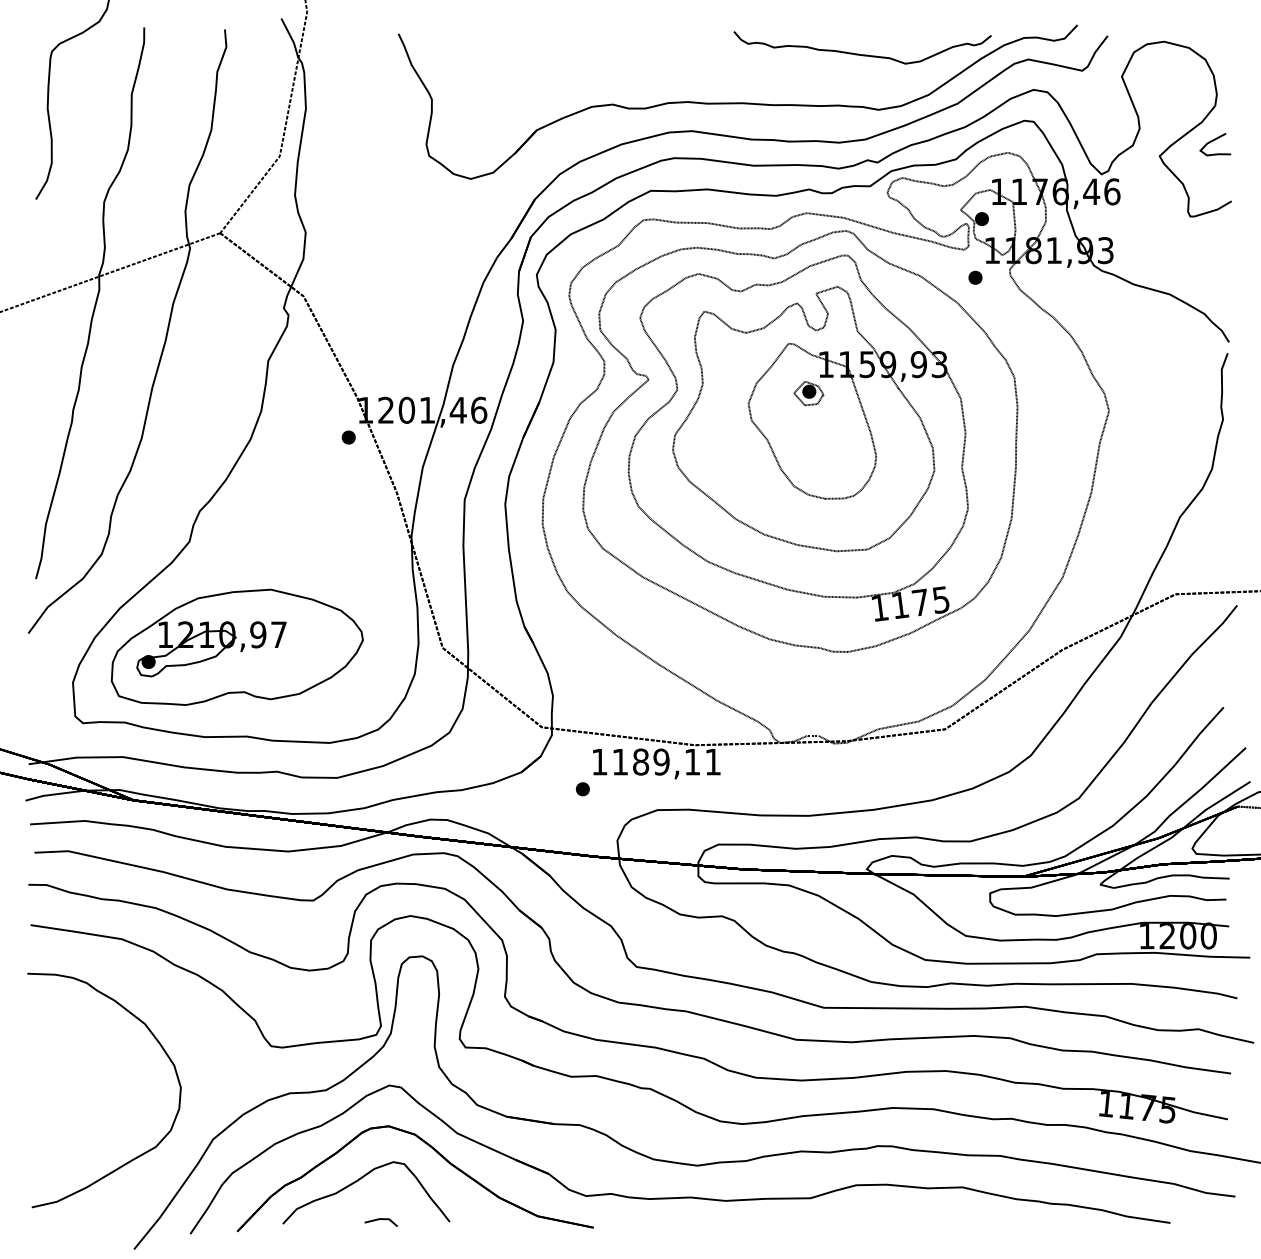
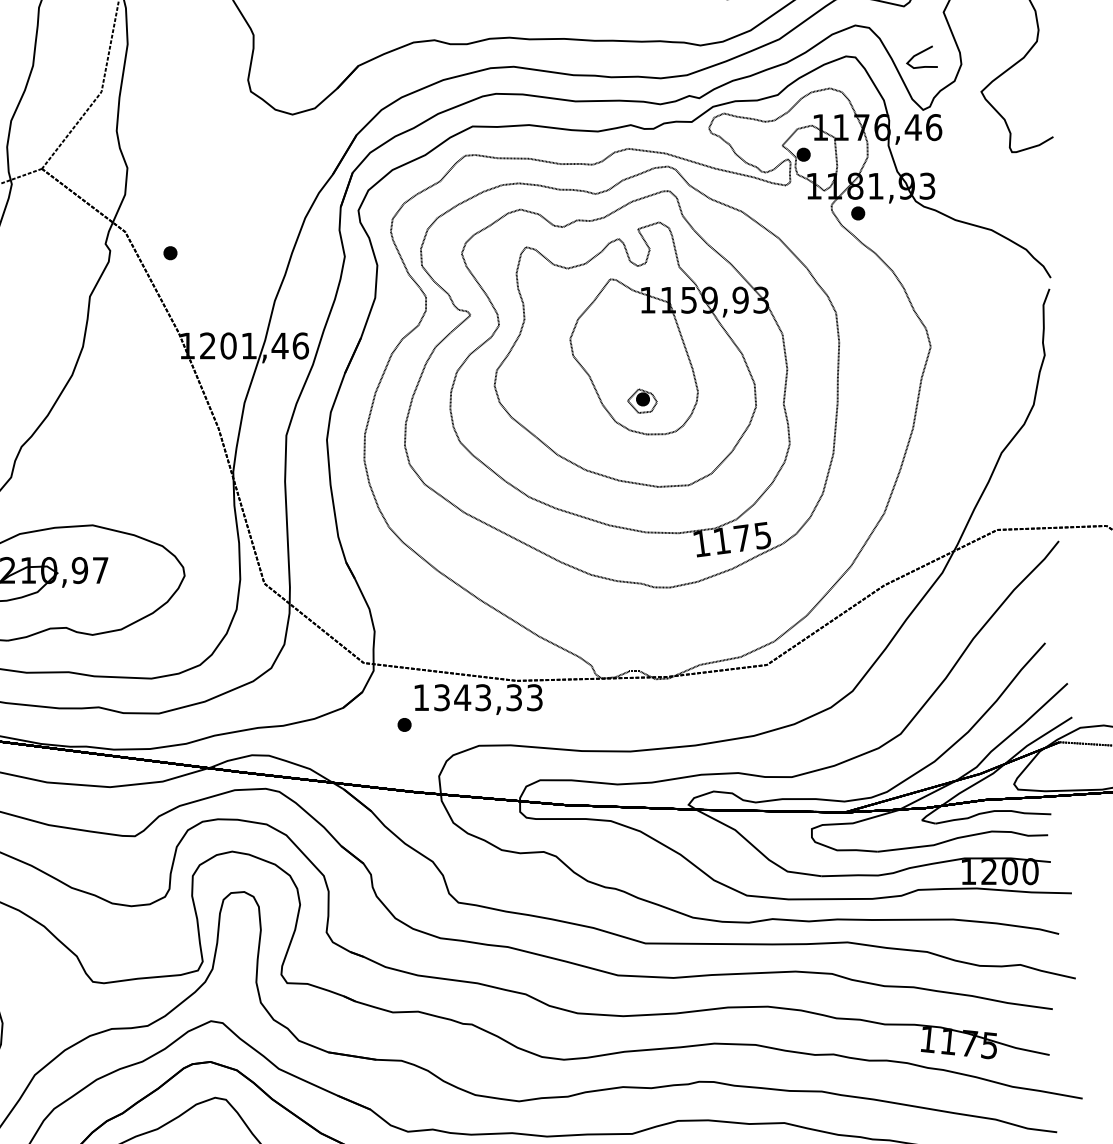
curve: (1213, 141) -> (920, 54), moved
part: (975, 277) -> (858, 213), moved
part: (808, 393) -> (642, 401), moved
part: (348, 437) -> (170, 253), moved
text: (666, 761) -> (488, 697), 1189,11 -> 1343,33

